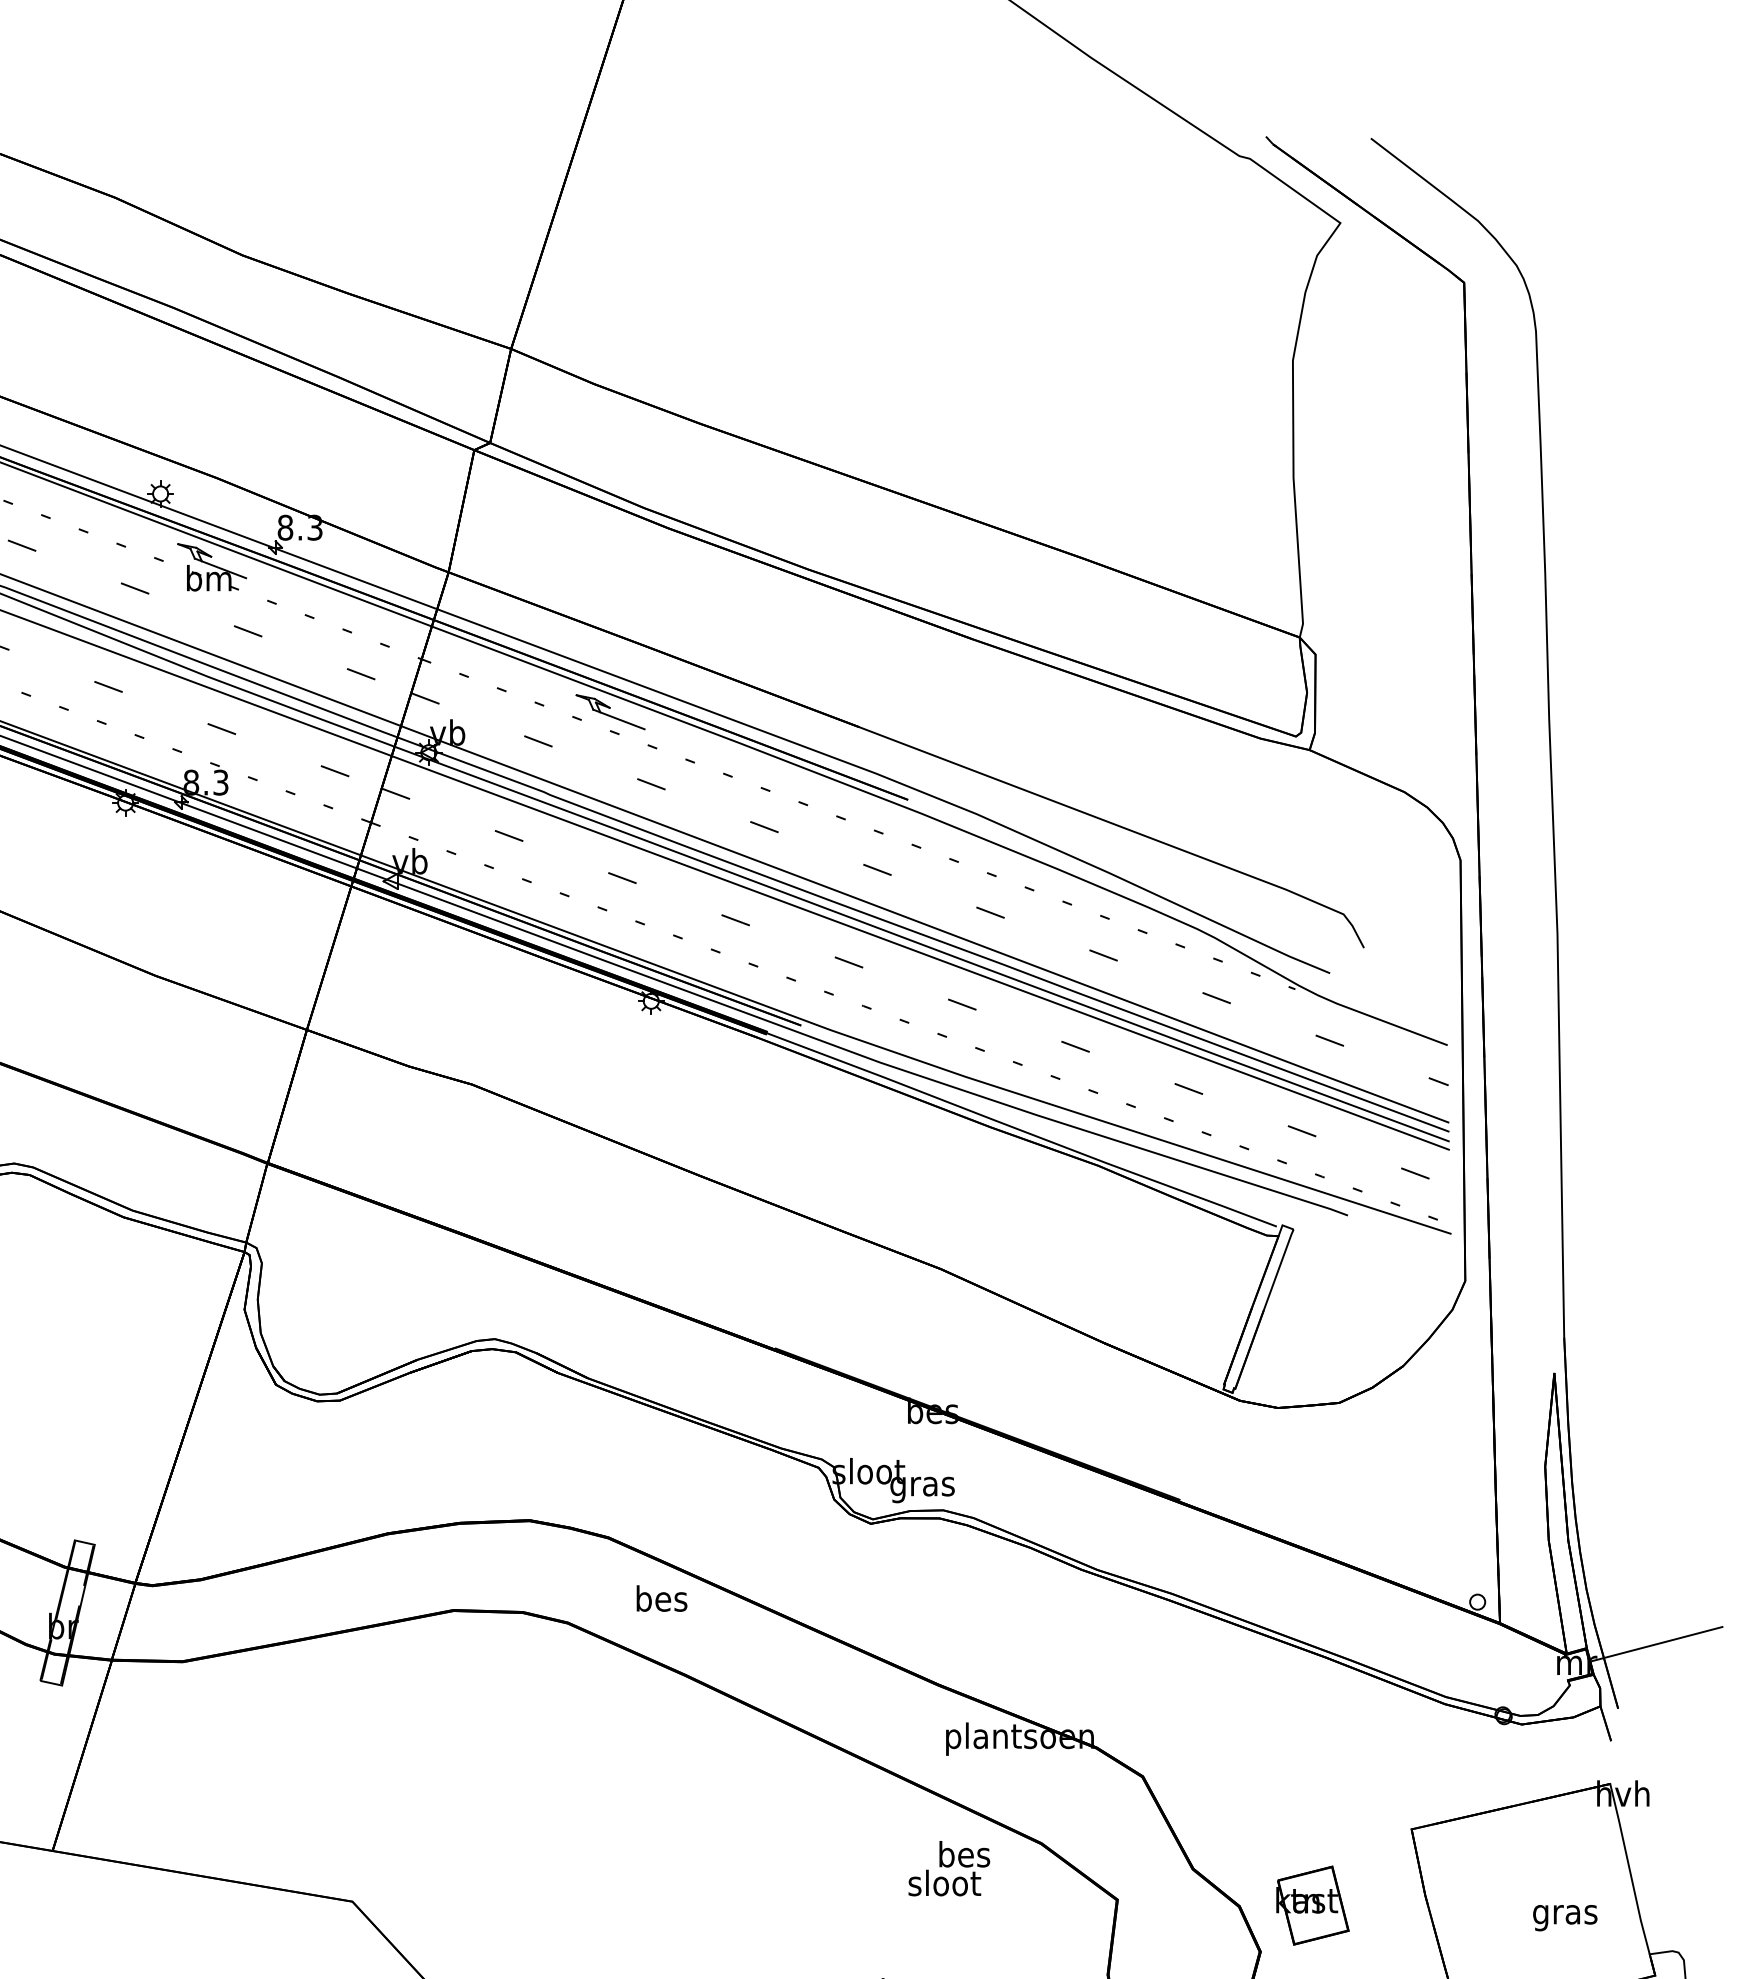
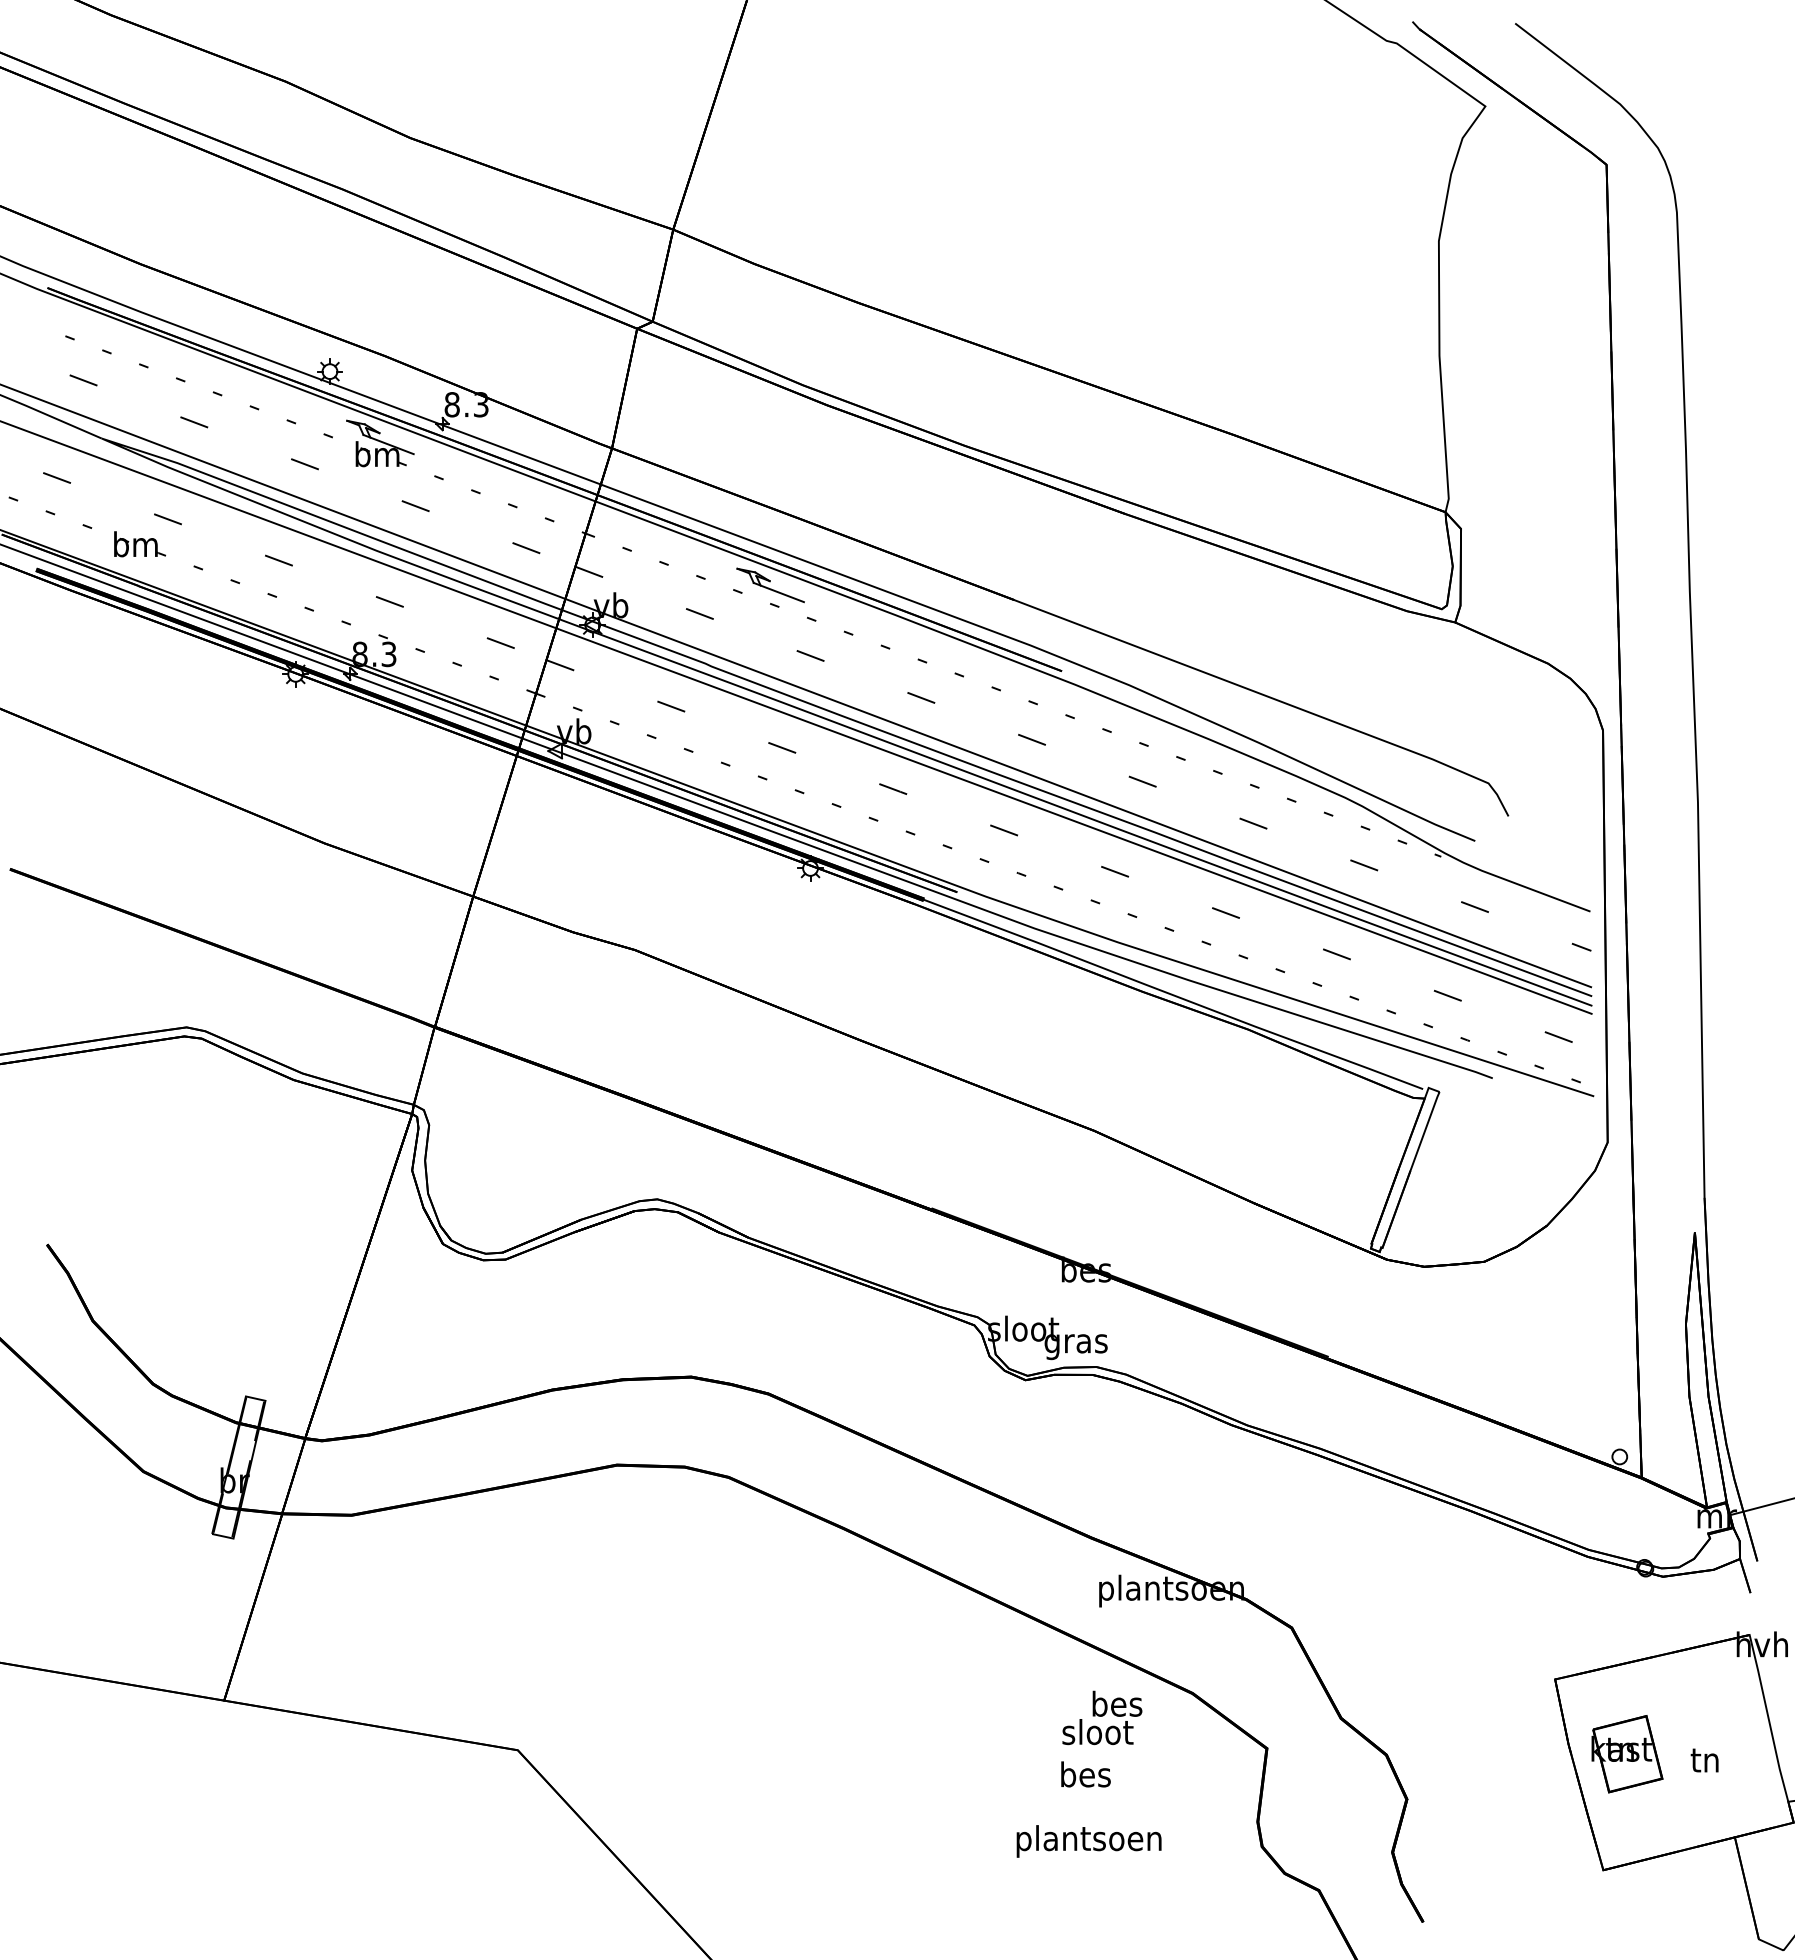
text: (661, 1598) -> (1085, 1774), moved
part: (1312, 1905) -> (1627, 1754), moved
text: (1565, 1915) -> (1705, 1763), gras -> tn

